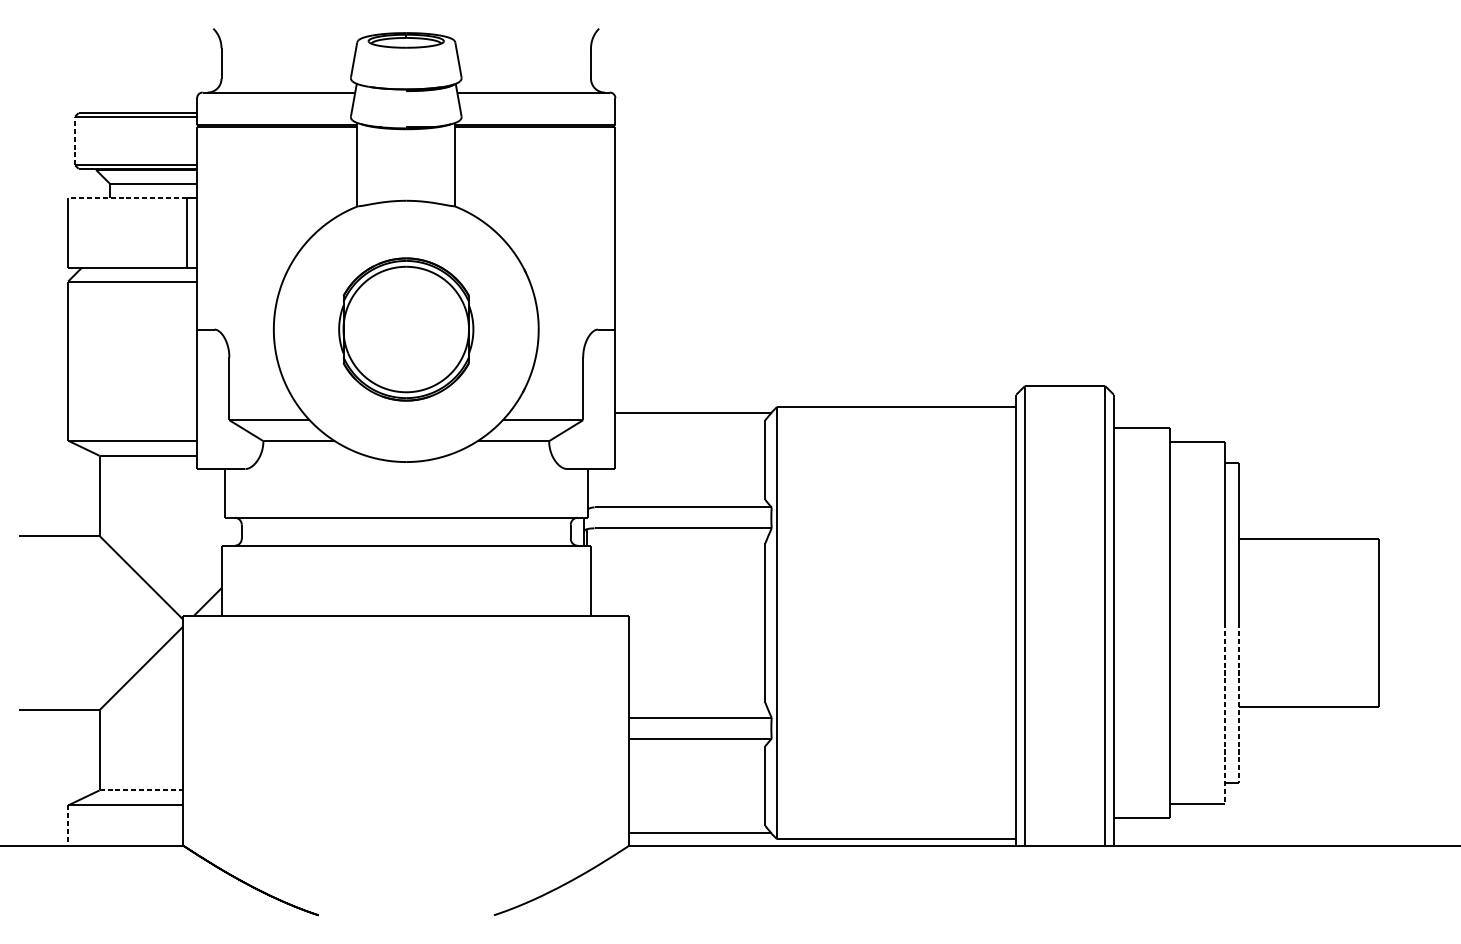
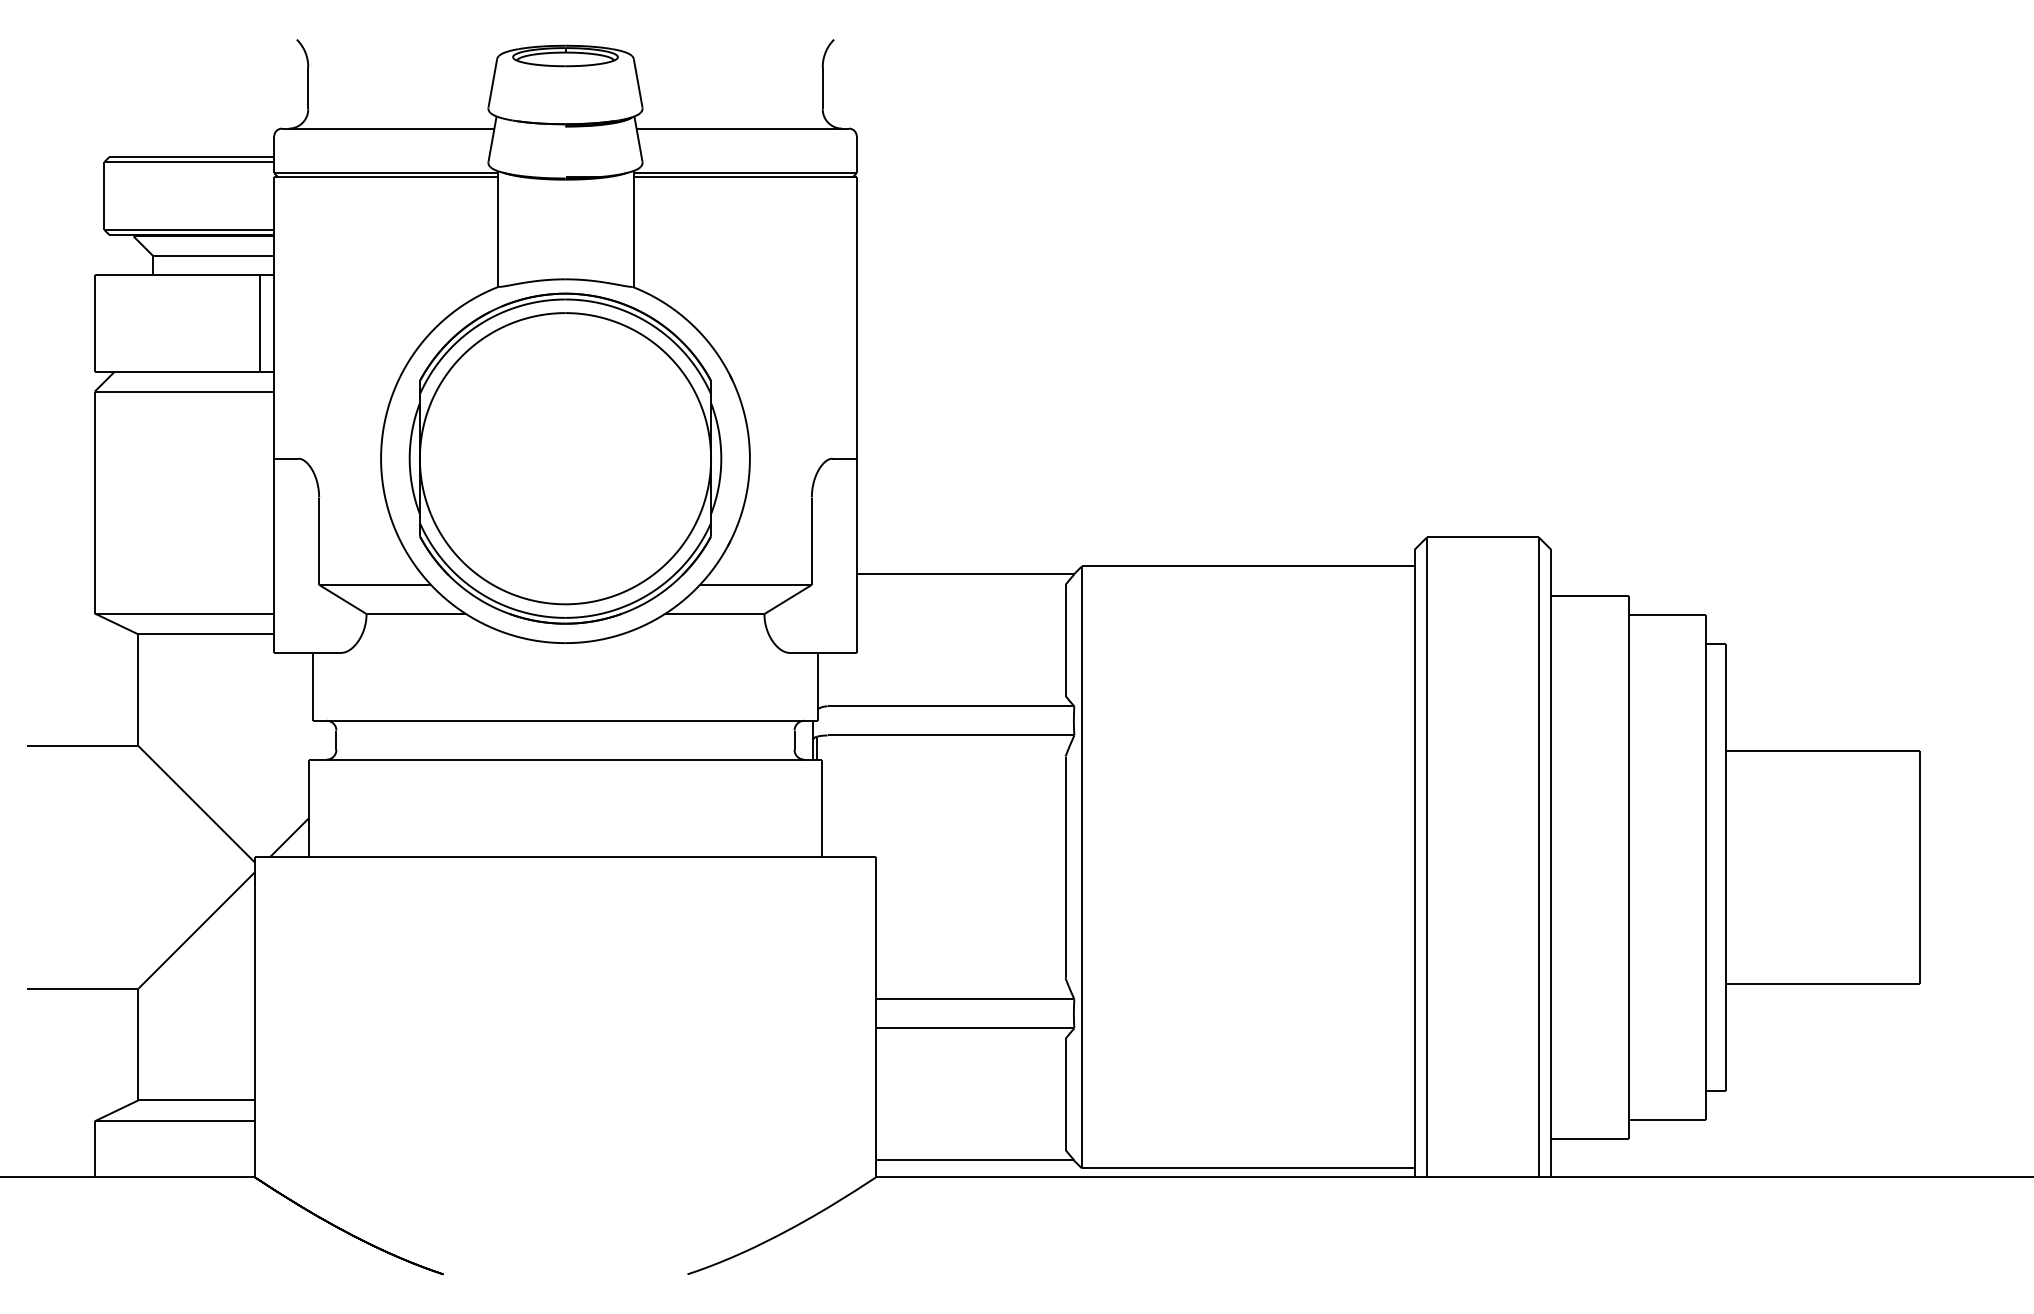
line: (75, 141) -> (104, 196), dashed -> solid
line: (127, 198) -> (177, 275), dashed -> solid
part: (406, 329) -> (565, 458), size x1.67
line: (1239, 703) -> (1725, 979), dashed -> solid
line: (1225, 714) -> (1706, 994), dashed -> solid
line: (142, 790) -> (197, 1100), dashed -> solid
line: (68, 825) -> (94, 1149), dashed -> solid

